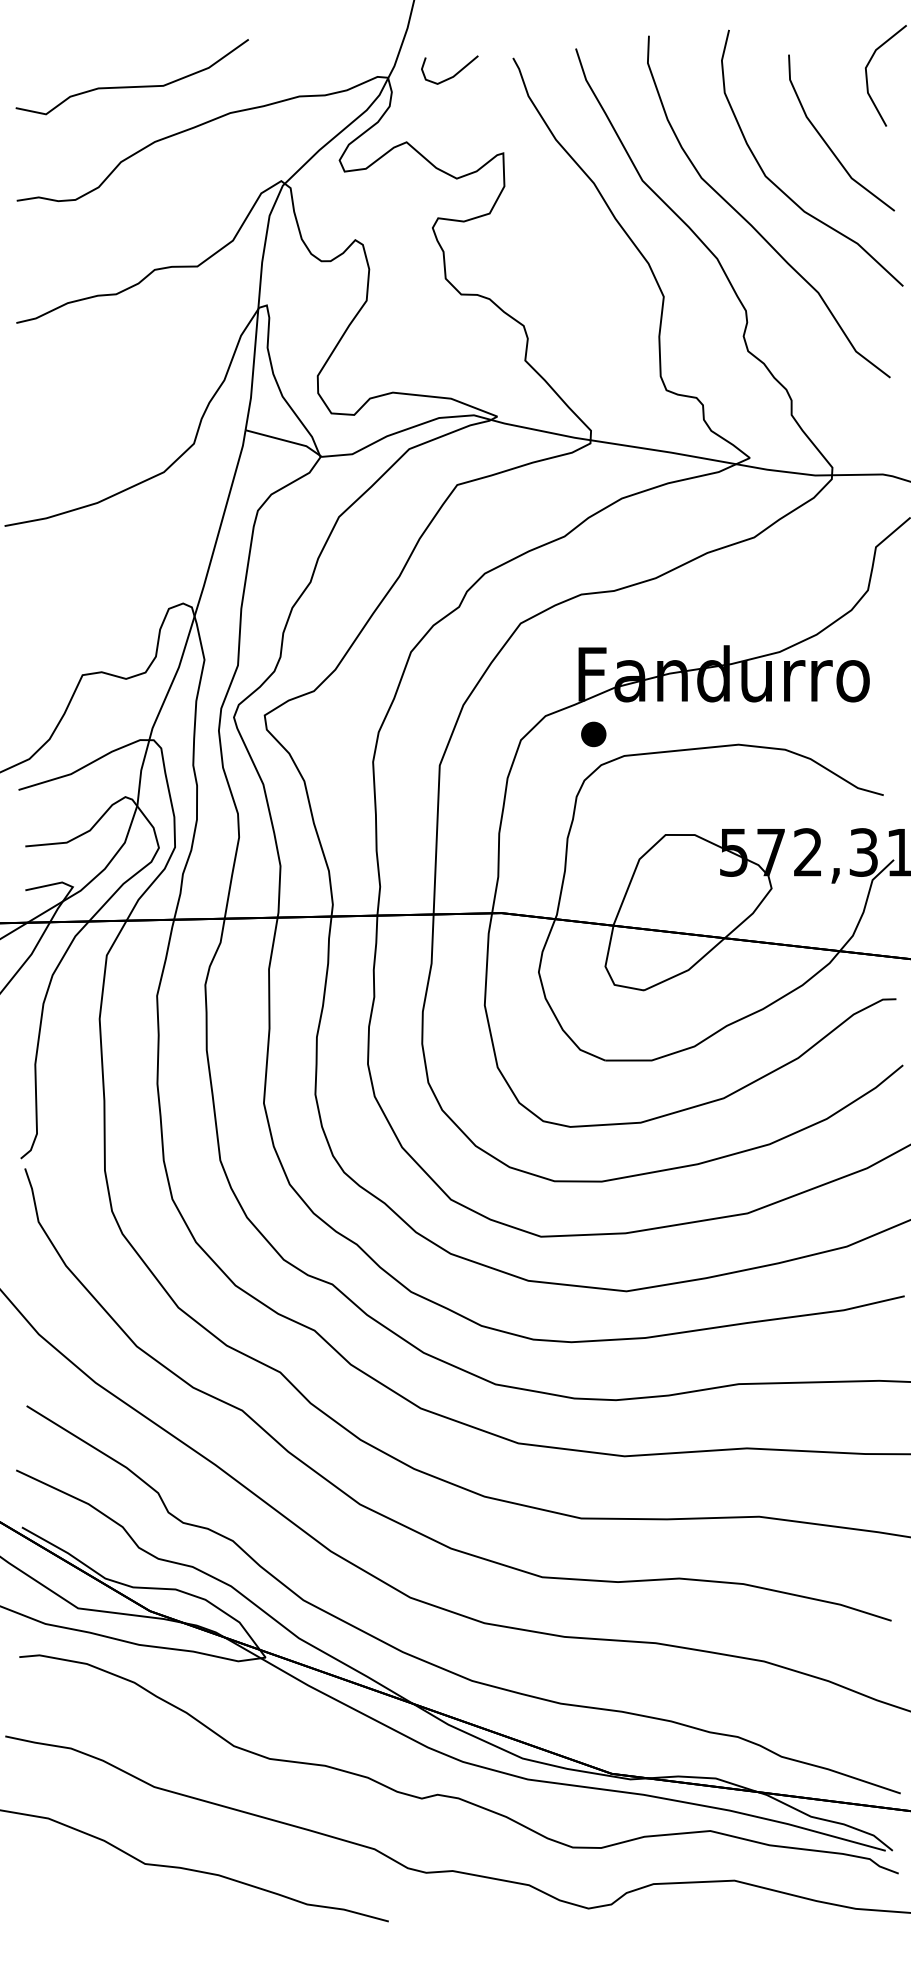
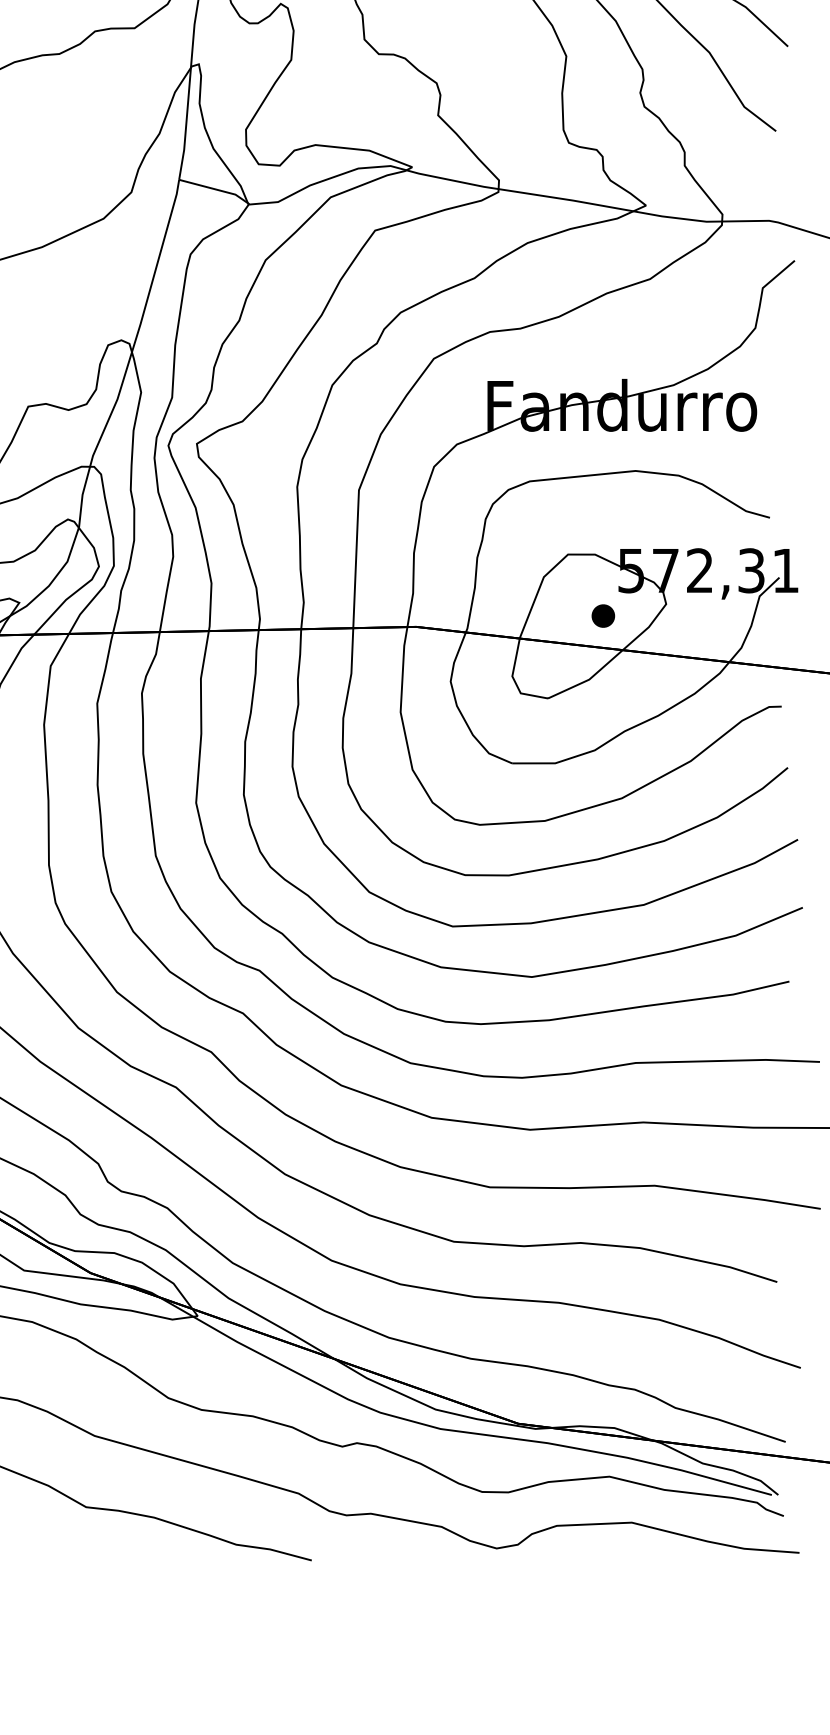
part: (593, 734) -> (603, 616), moved

